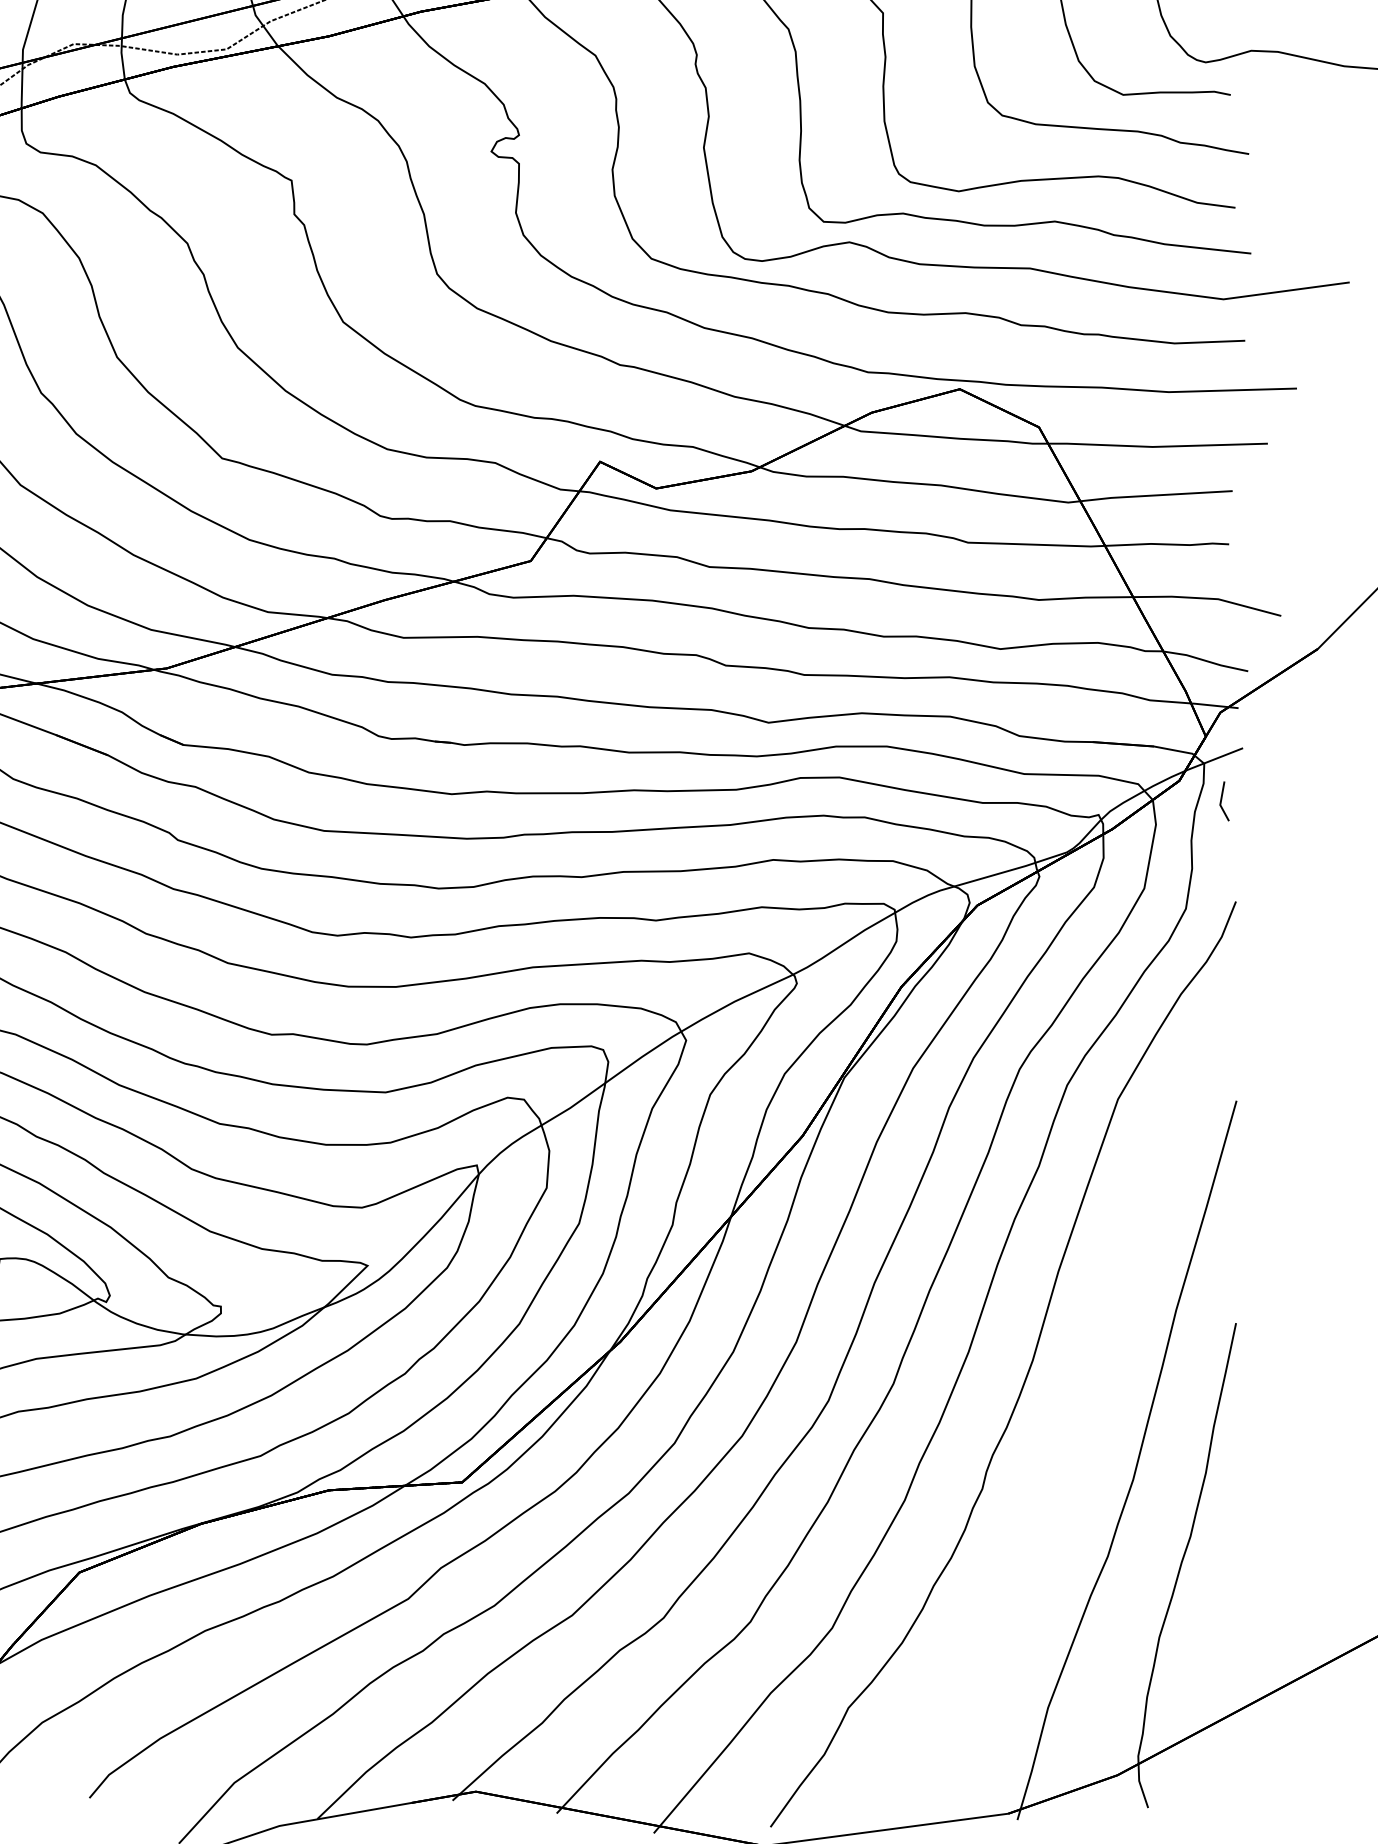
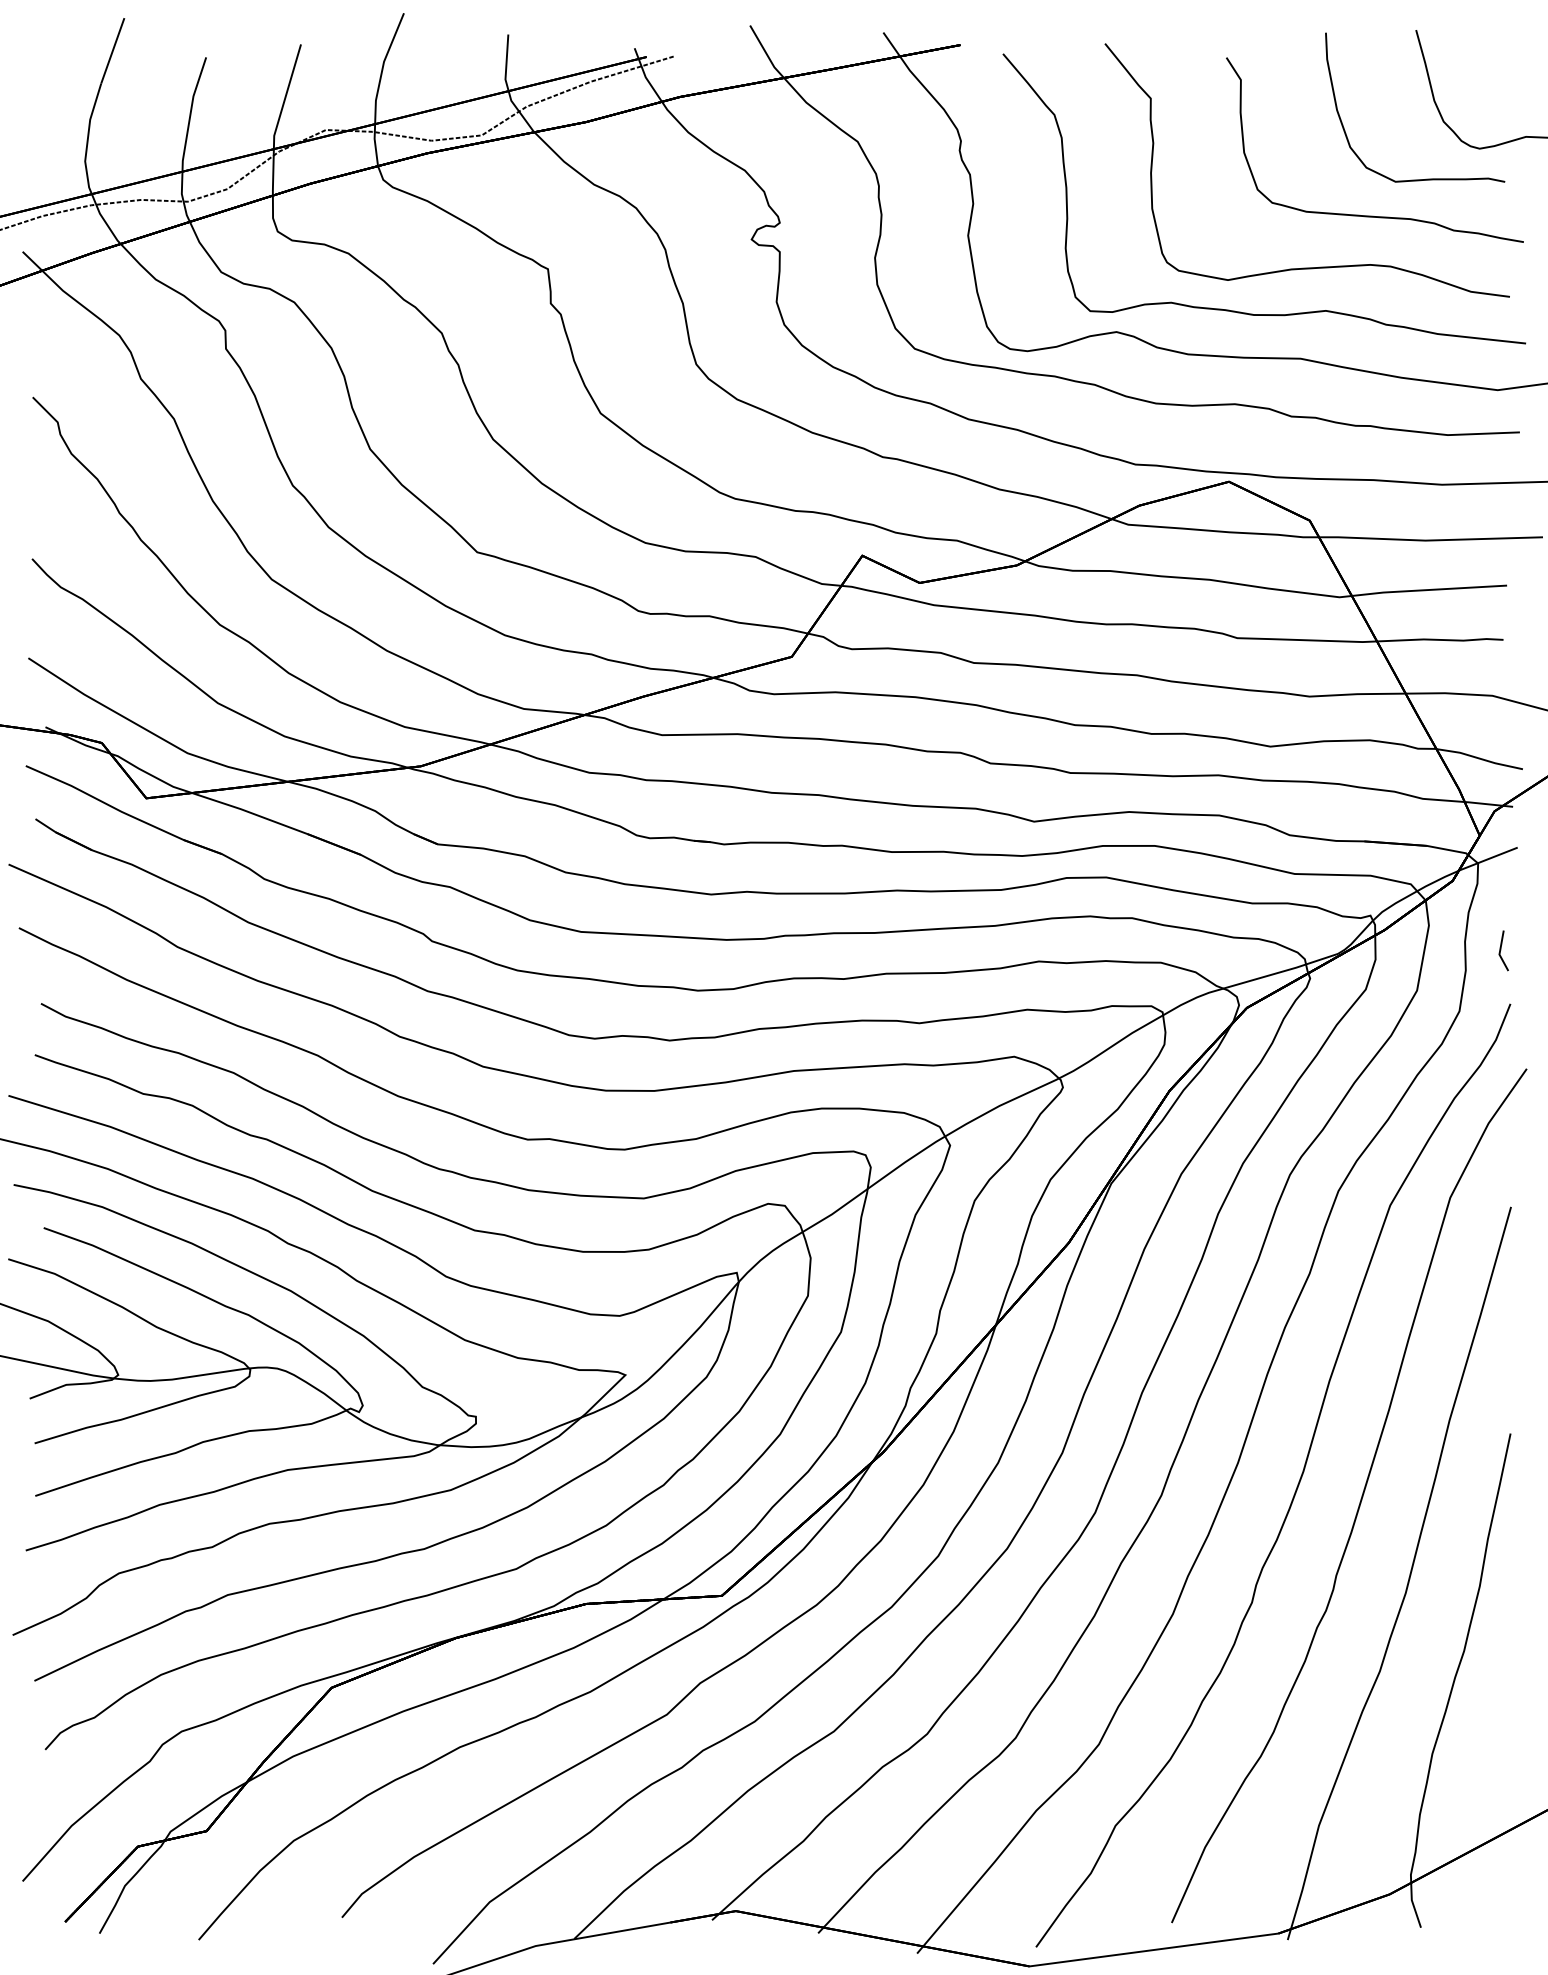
line: (1222, 801) -> (1501, 950), moved
part: (1088, 1386) -> (1360, 1498), added

